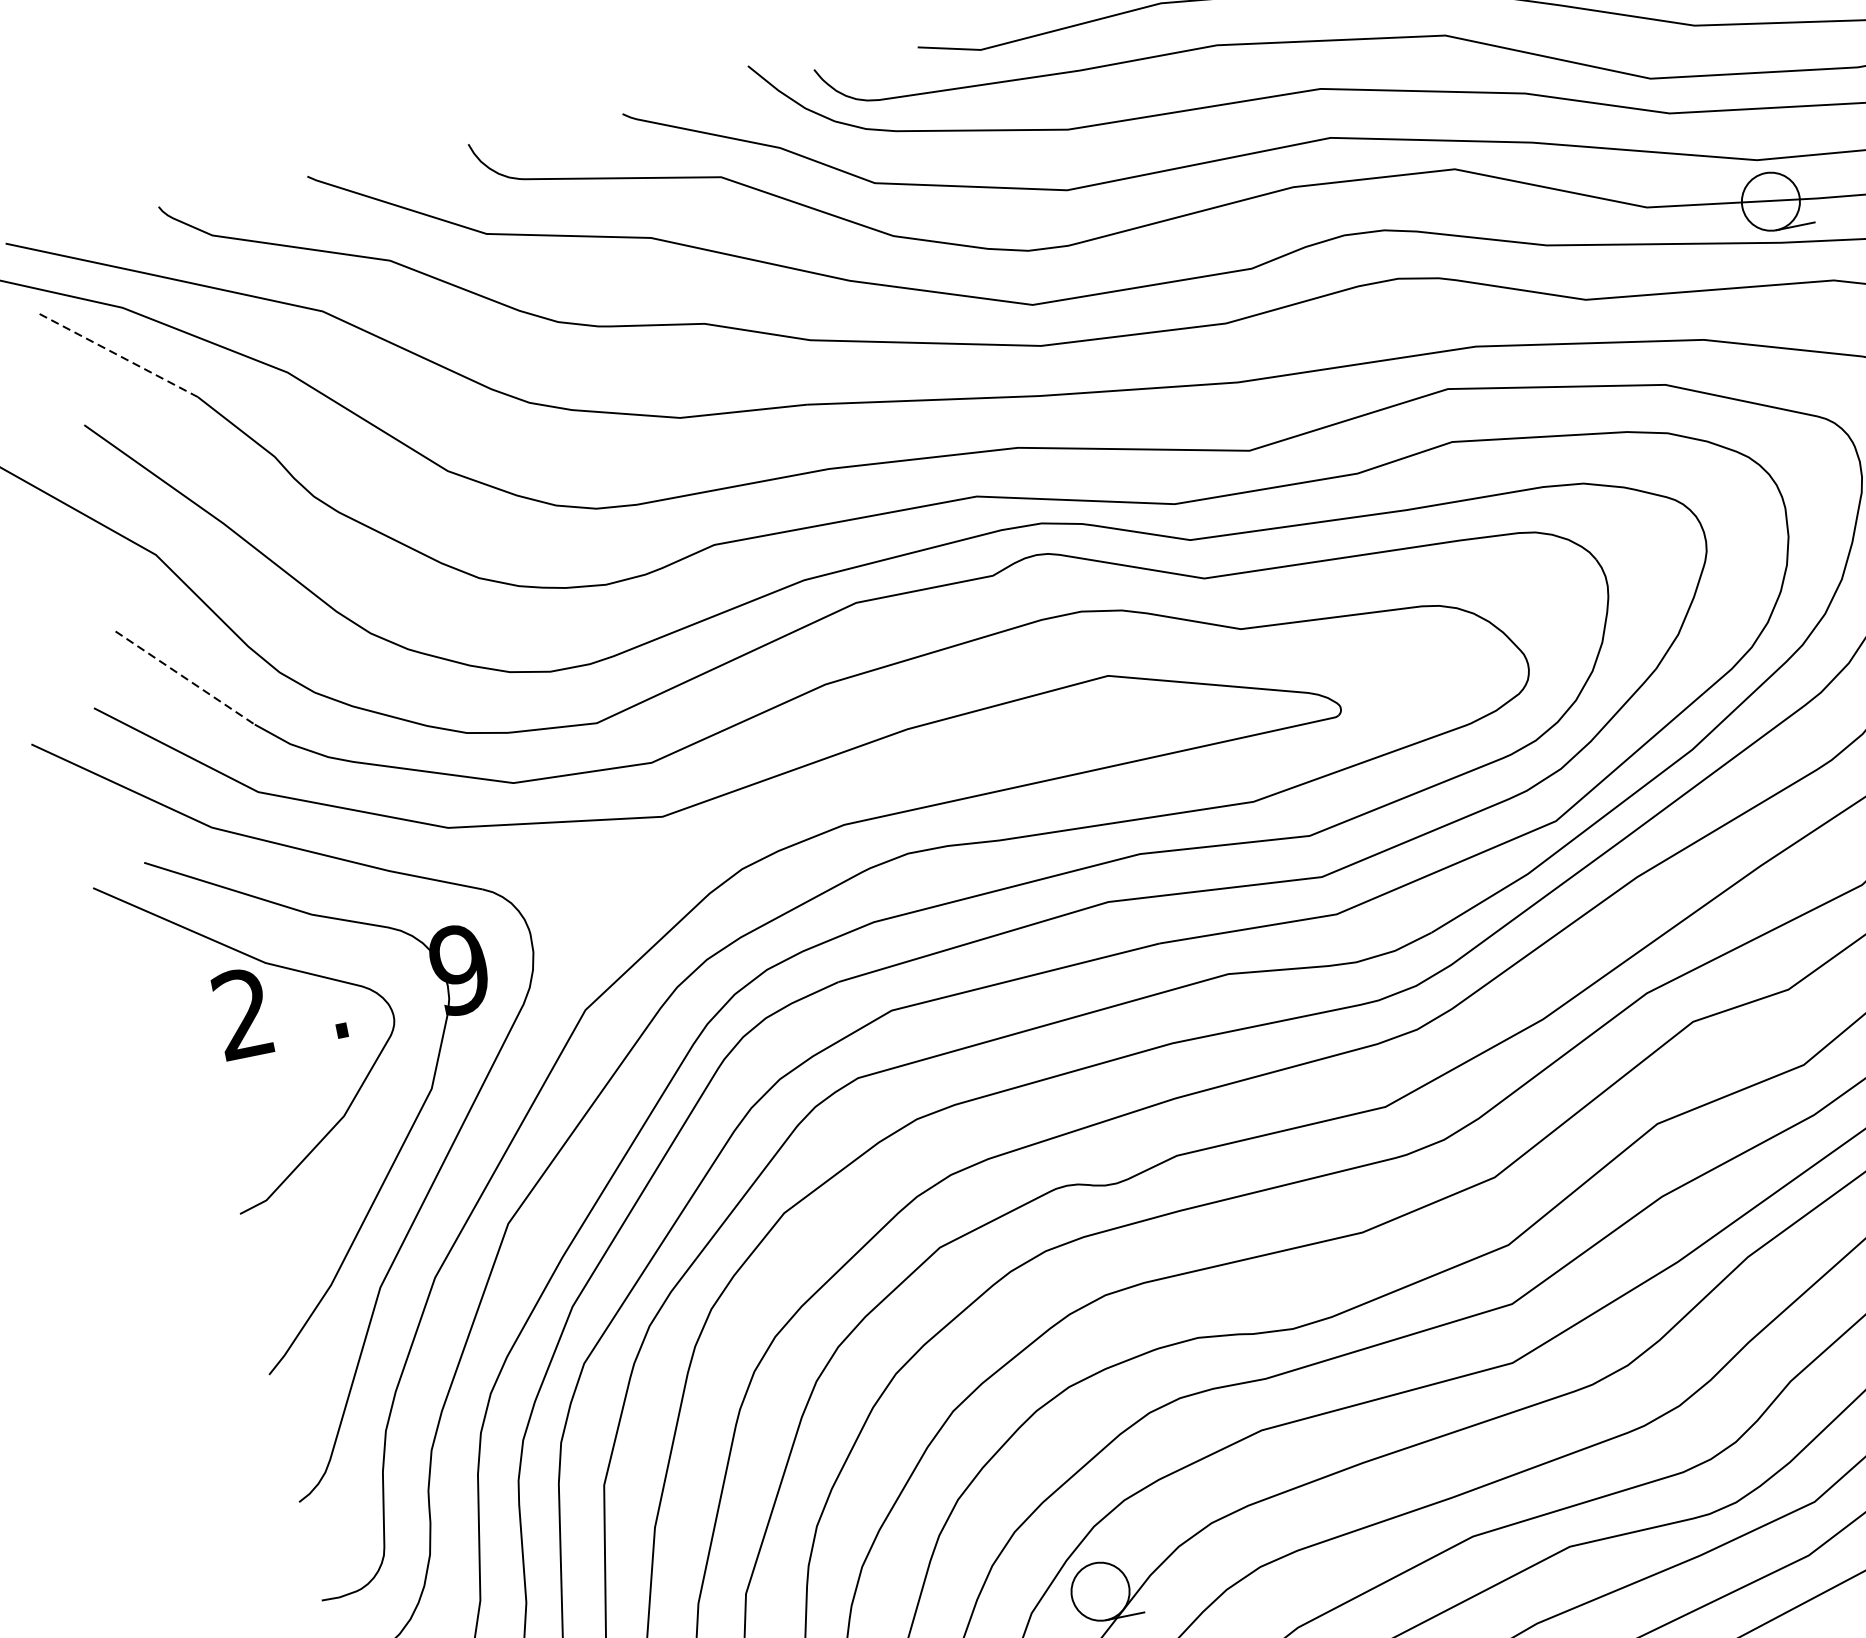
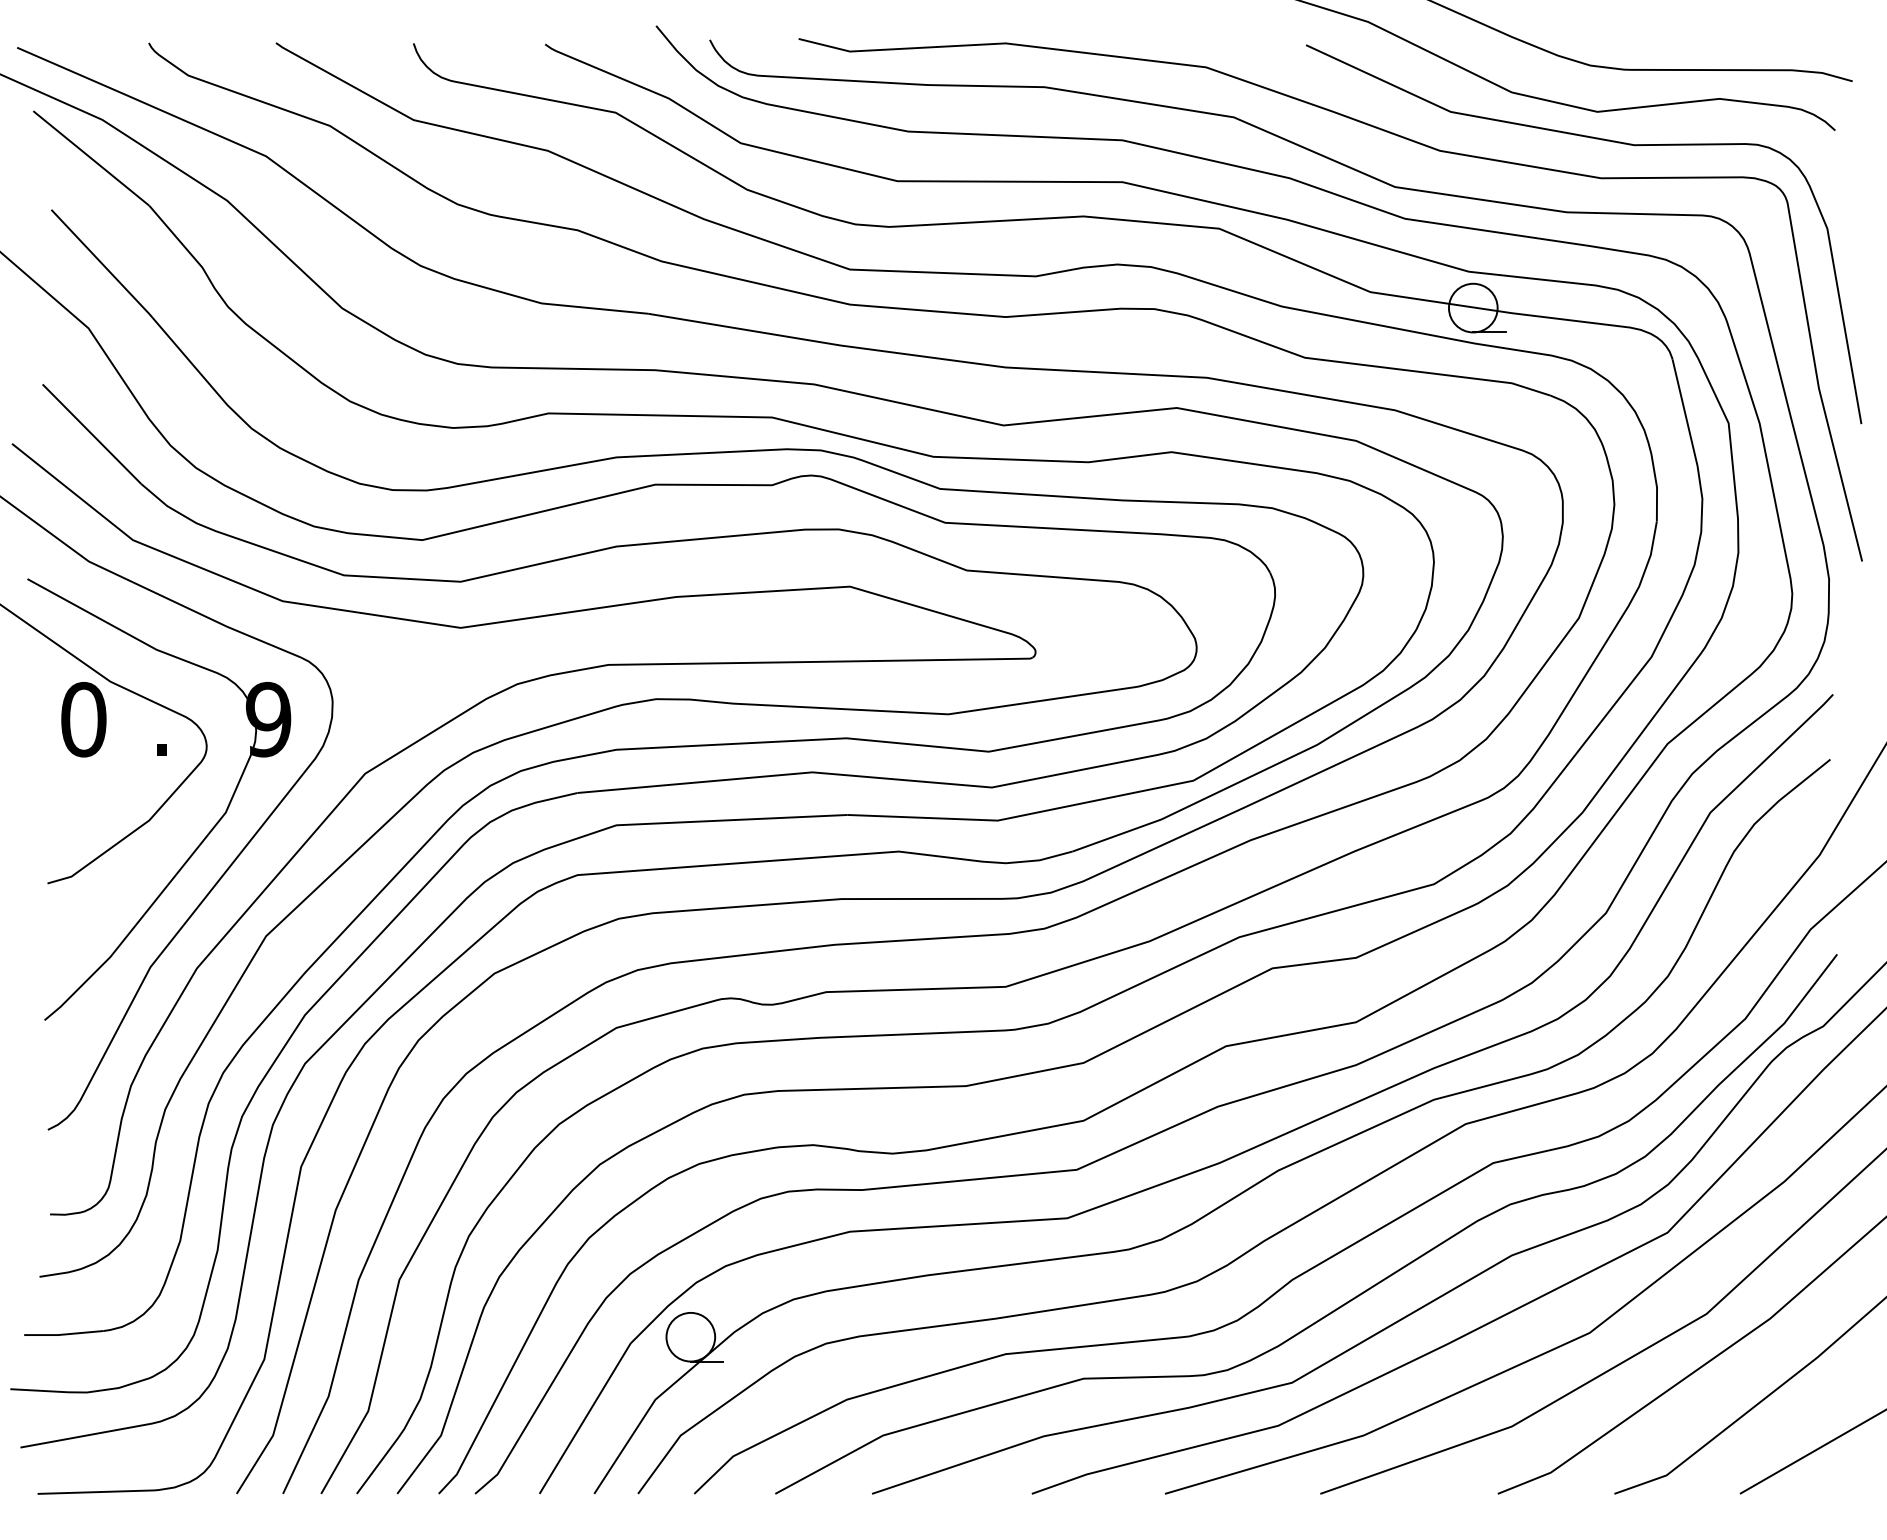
line: (118, 355) -> (91, 158), dashed -> solid
line: (185, 678) -> (92, 434), dashed -> solid
text: (243, 1013) -> (83, 719), 2 -> 0

